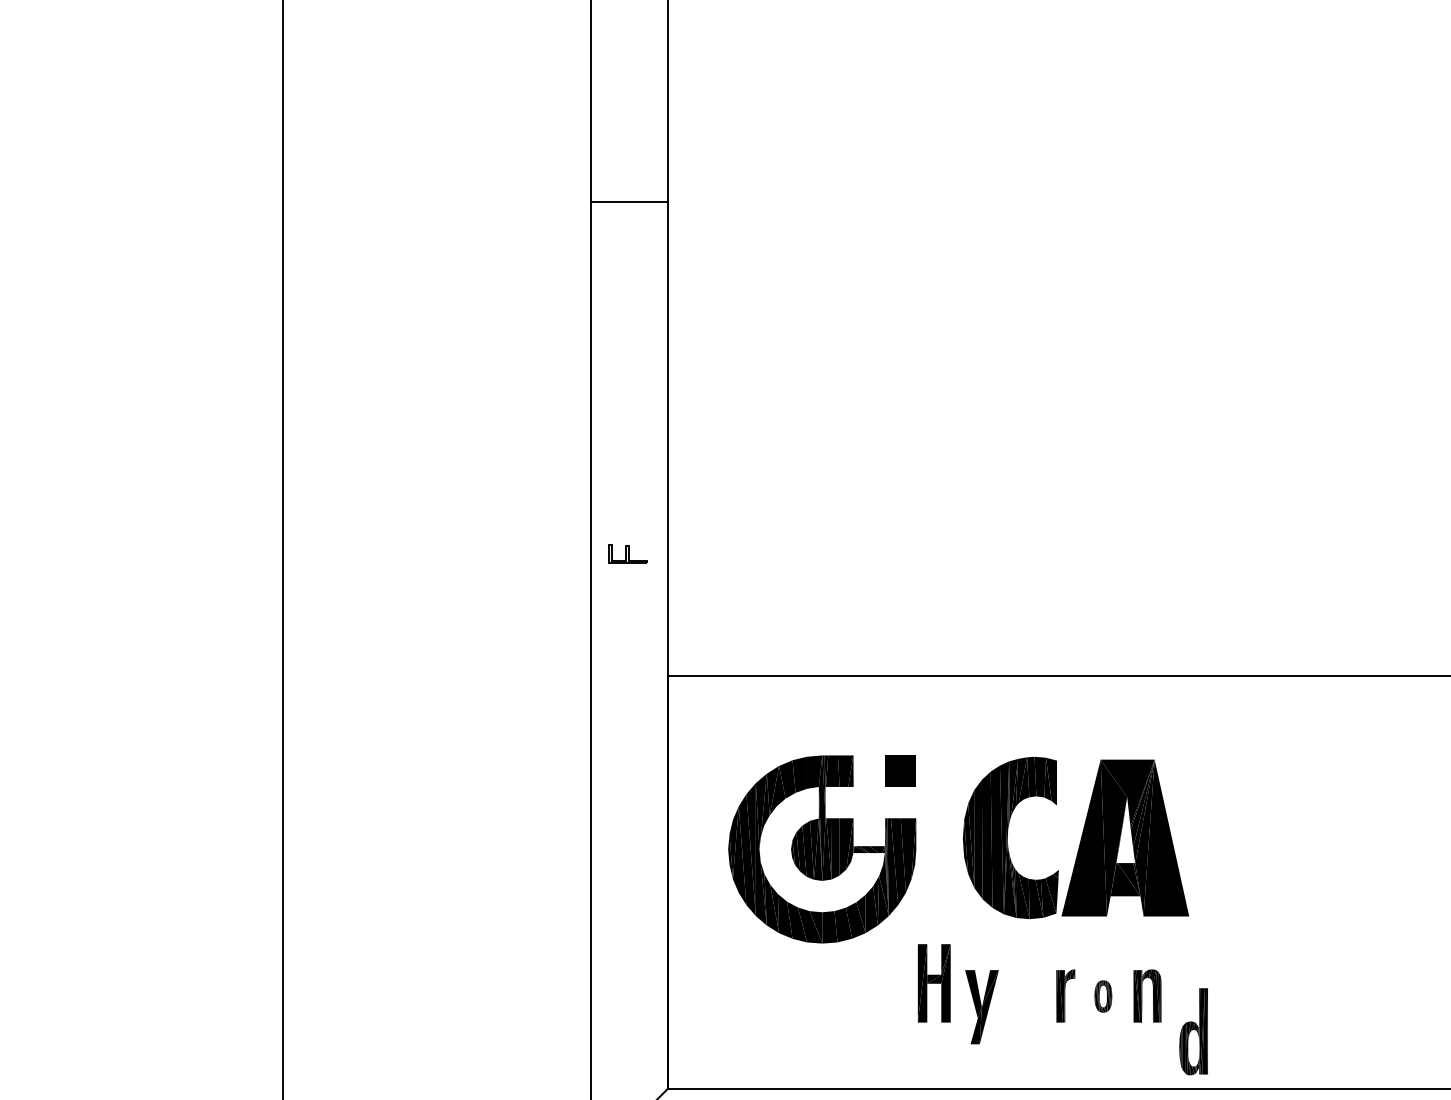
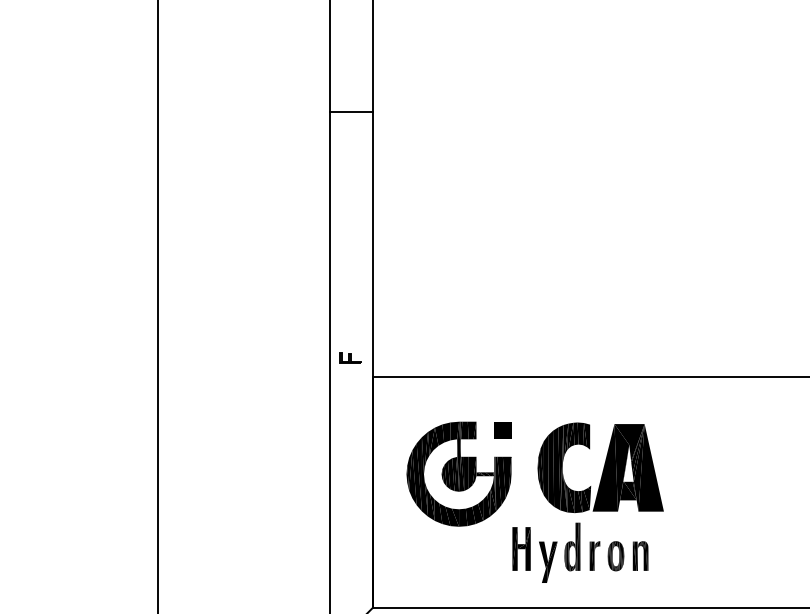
part: (627, 552) -> (350, 357), moved
part: (1102, 996) -> (615, 556), size x1.67
part: (1193, 1030) -> (572, 546), moved

